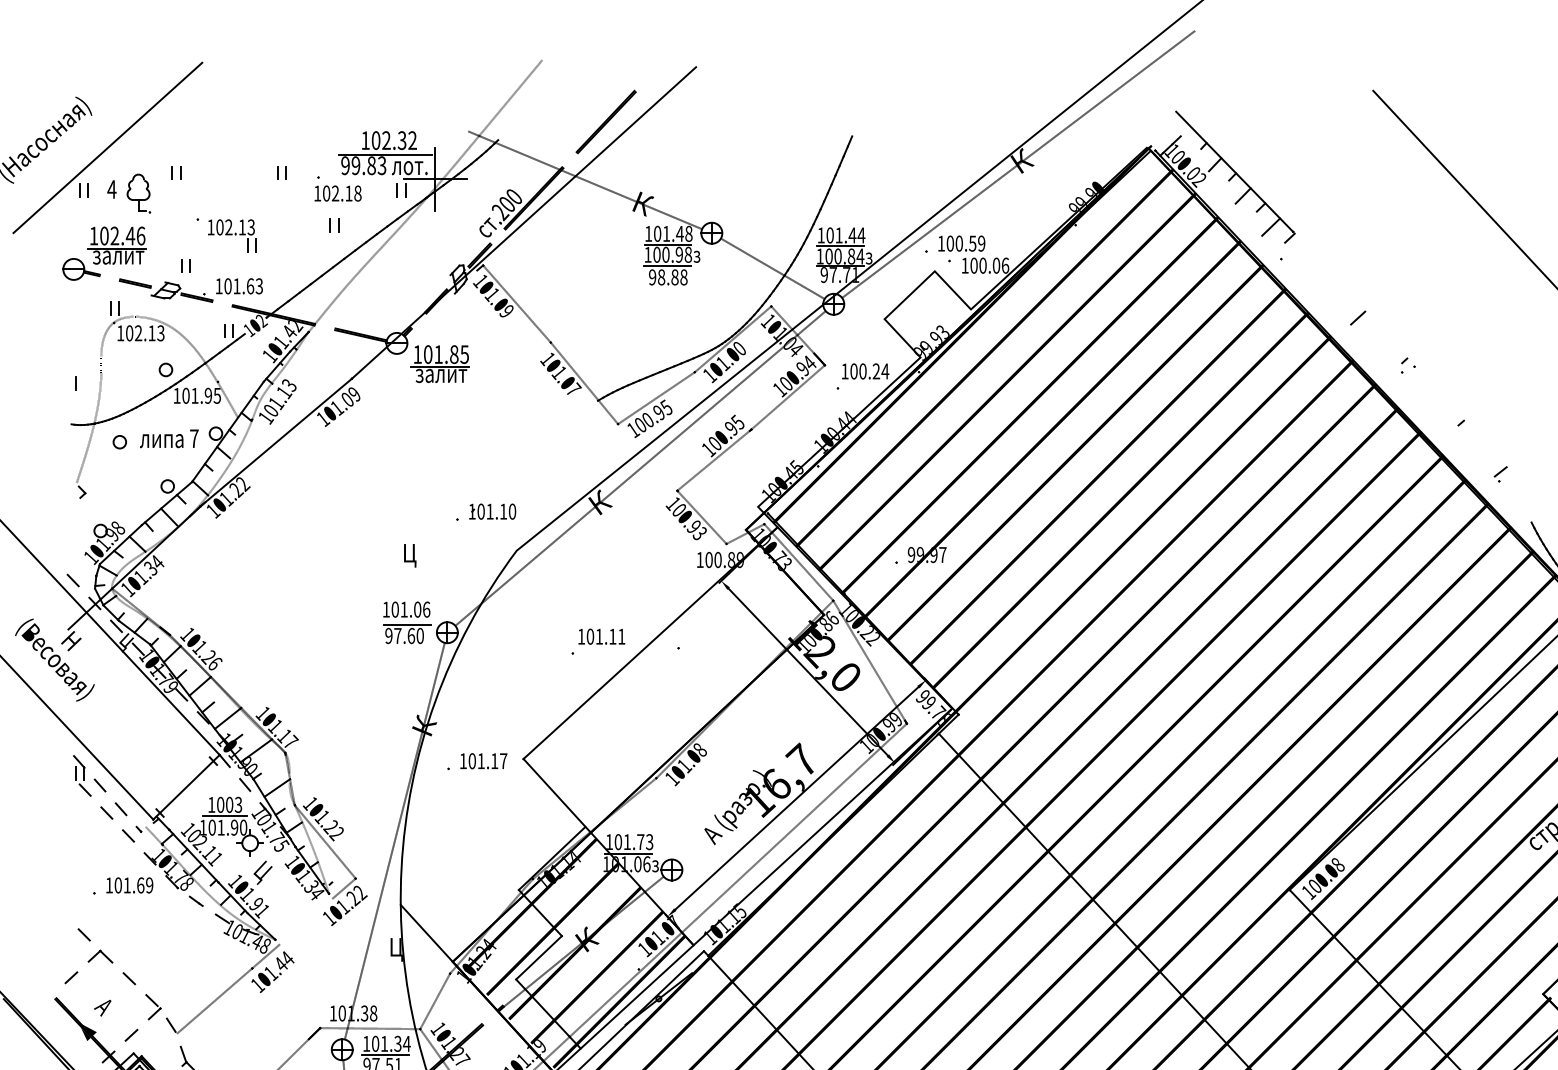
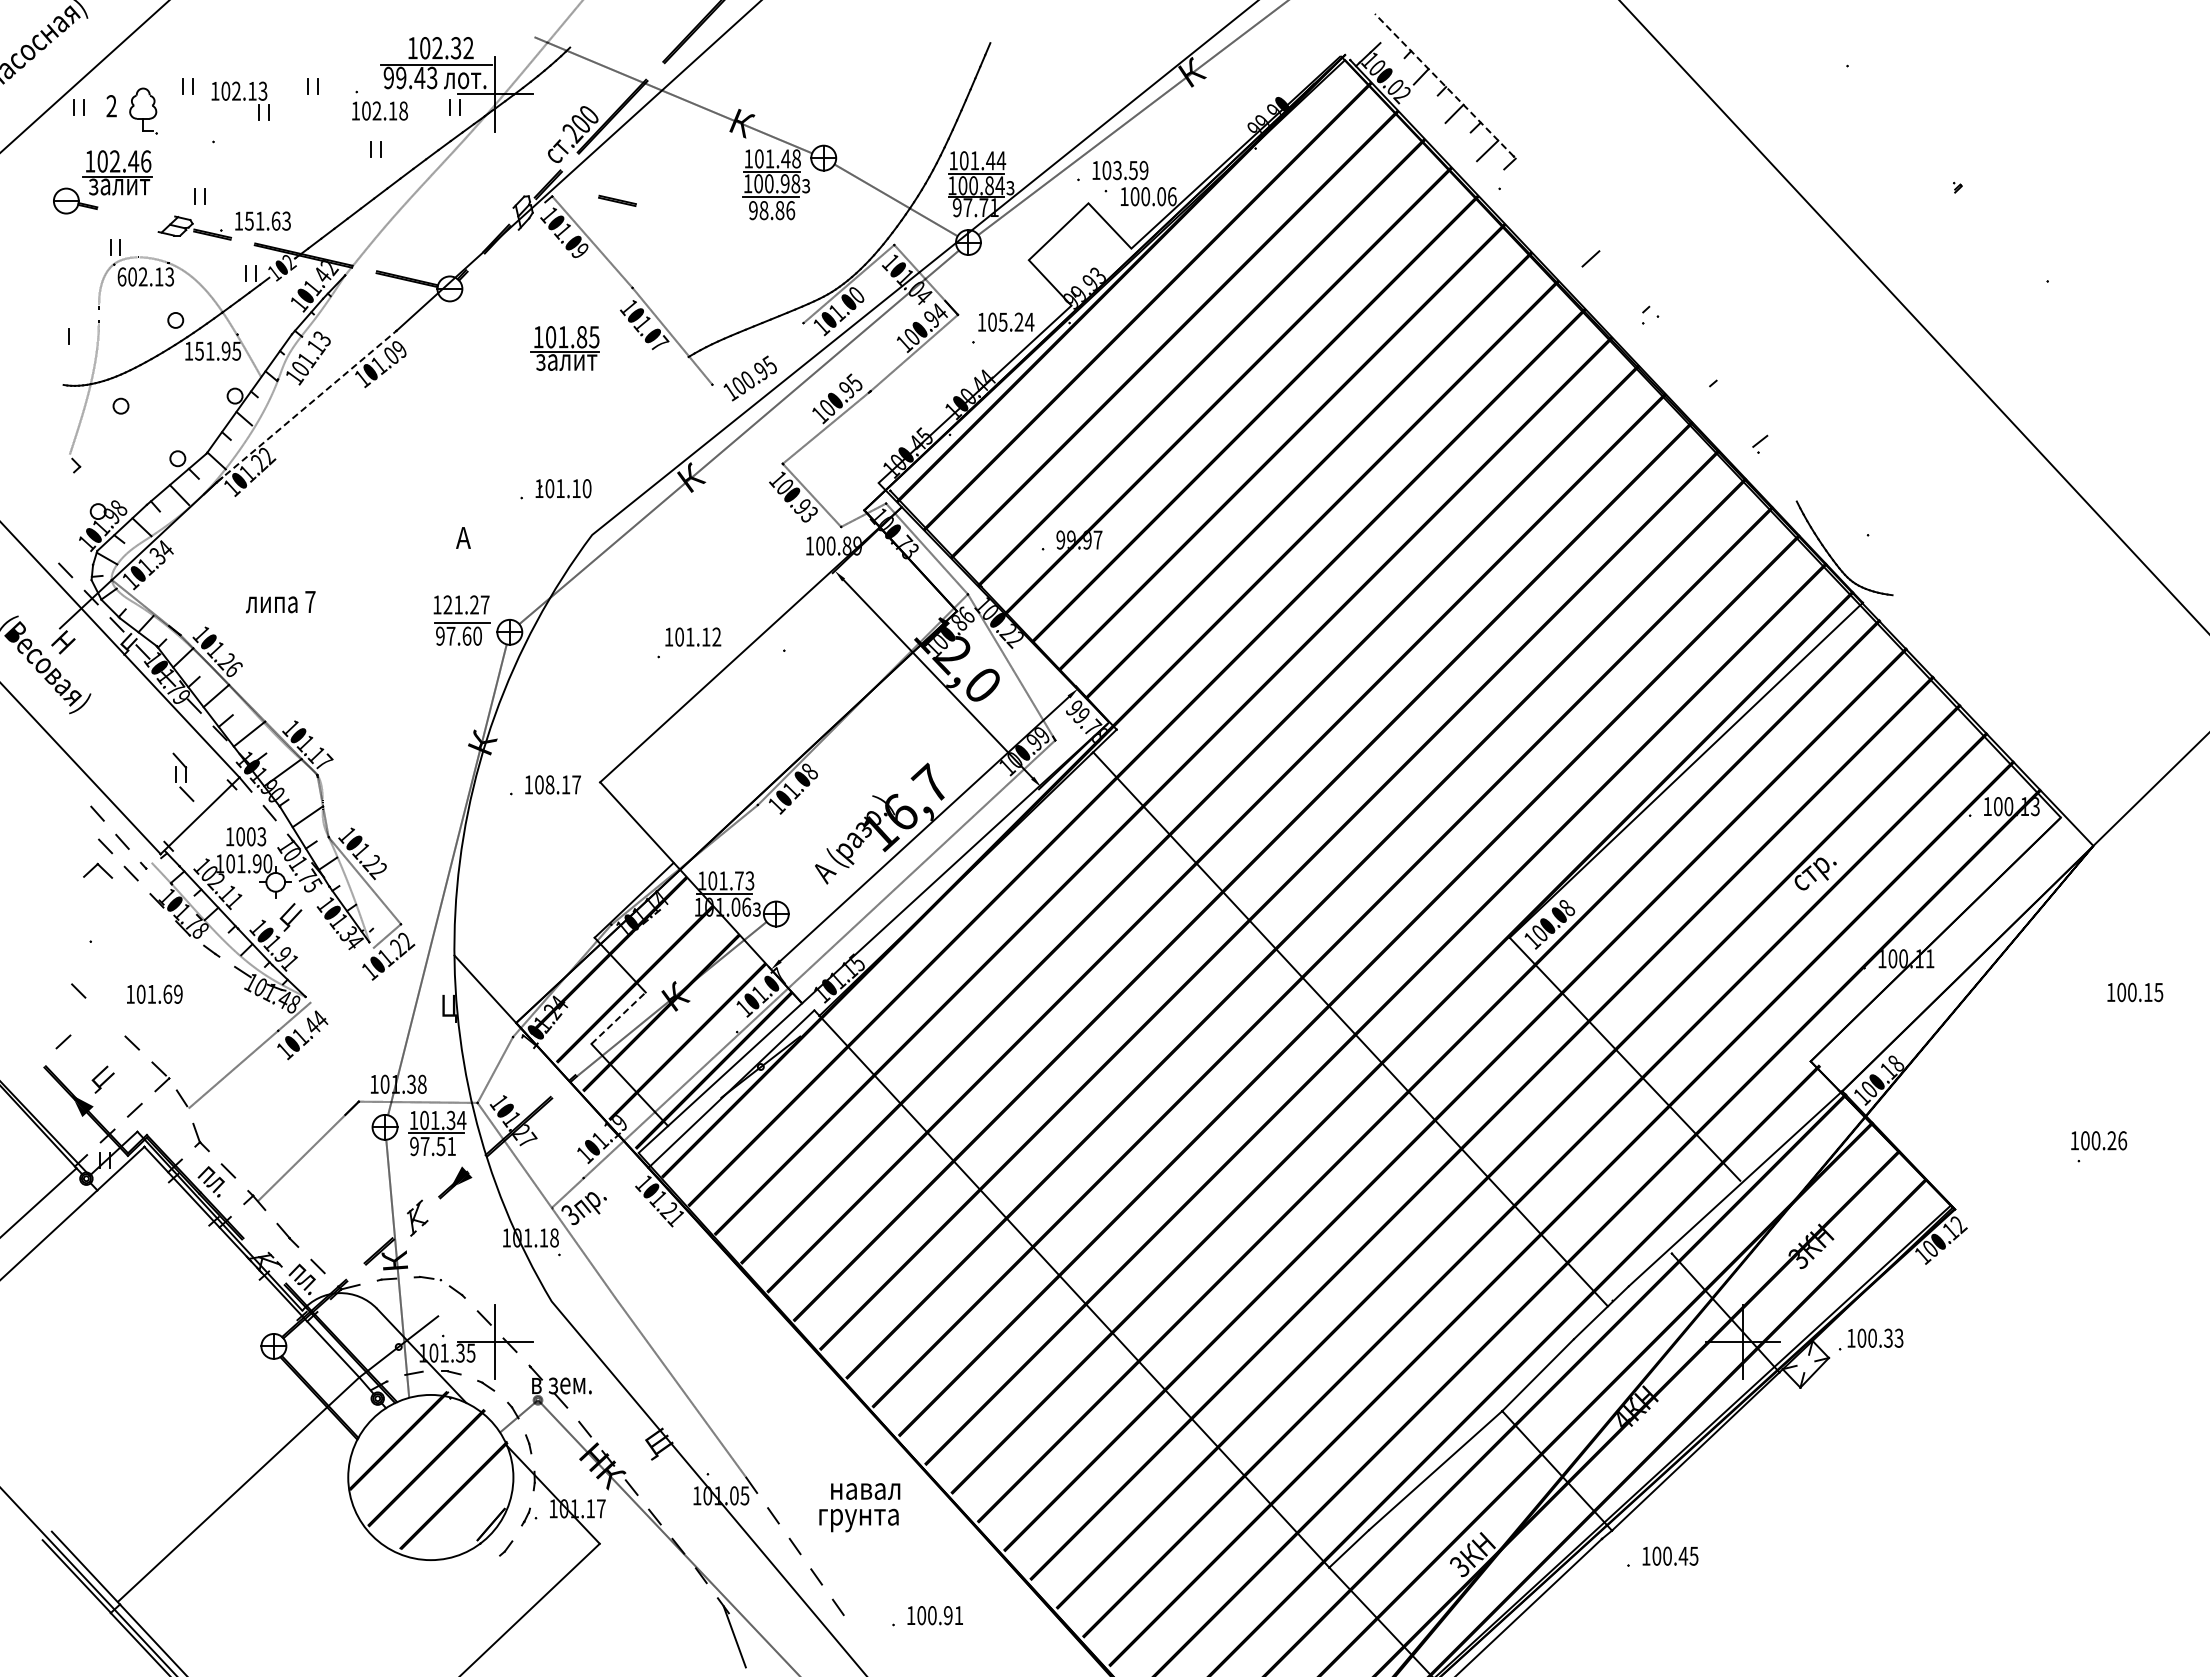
text: (371, 165) -> (419, 77), 99.83 -> 99.43
line: (1234, 172) -> (1444, 85), solid -> dashed
text: (111, 189) -> (111, 106), 4 -> 2
part: (232, 235) -> (240, 100), moved
text: (959, 243) -> (1117, 170), 100.59 -> 103.59
text: (683, 277) -> (790, 210), 98.88 -> 98.86
part: (135, 283) -> (617, 200), moved
text: (227, 285) -> (248, 220), 101.63 -> 151.63
text: (120, 332) -> (121, 276), 102.13 -> 602.13
part: (439, 364) -> (564, 348), moved
text: (862, 370) -> (1002, 321), 100.24 -> 105.24
text: (185, 395) -> (199, 350), 101.95 -> 151.95
line: (656, 397) -> (757, 353), removed
text: (169, 439) -> (280, 602), moved
line: (276, 442) -> (306, 406), solid -> dashed
text: (409, 556) -> (464, 541), Ц -> А
text: (410, 609) -> (466, 604), 101.06 -> 121.27
text: (621, 636) -> (716, 636), 101.11 -> 101.12
text: (480, 760) -> (549, 784), 101.17 -> 108.17
part: (82, 775) -> (183, 776), moved
line: (224, 816) -> (245, 850), removed
text: (129, 884) -> (154, 993), moved
part: (100, 956) -> (98, 870), moved
line: (538, 957) -> (618, 1017), solid -> dashed
text: (104, 1009) -> (102, 1079), А -> Ц

